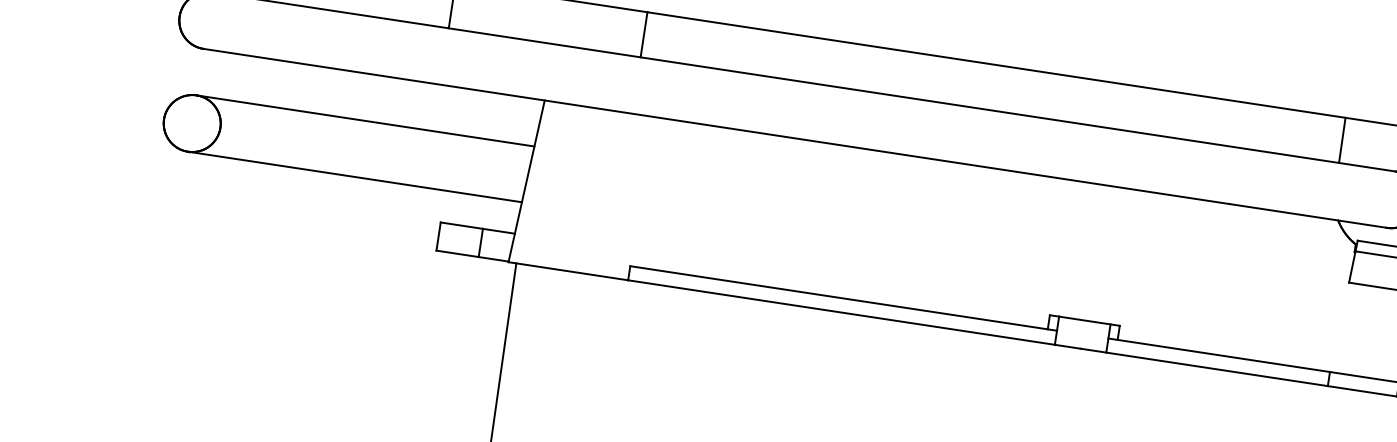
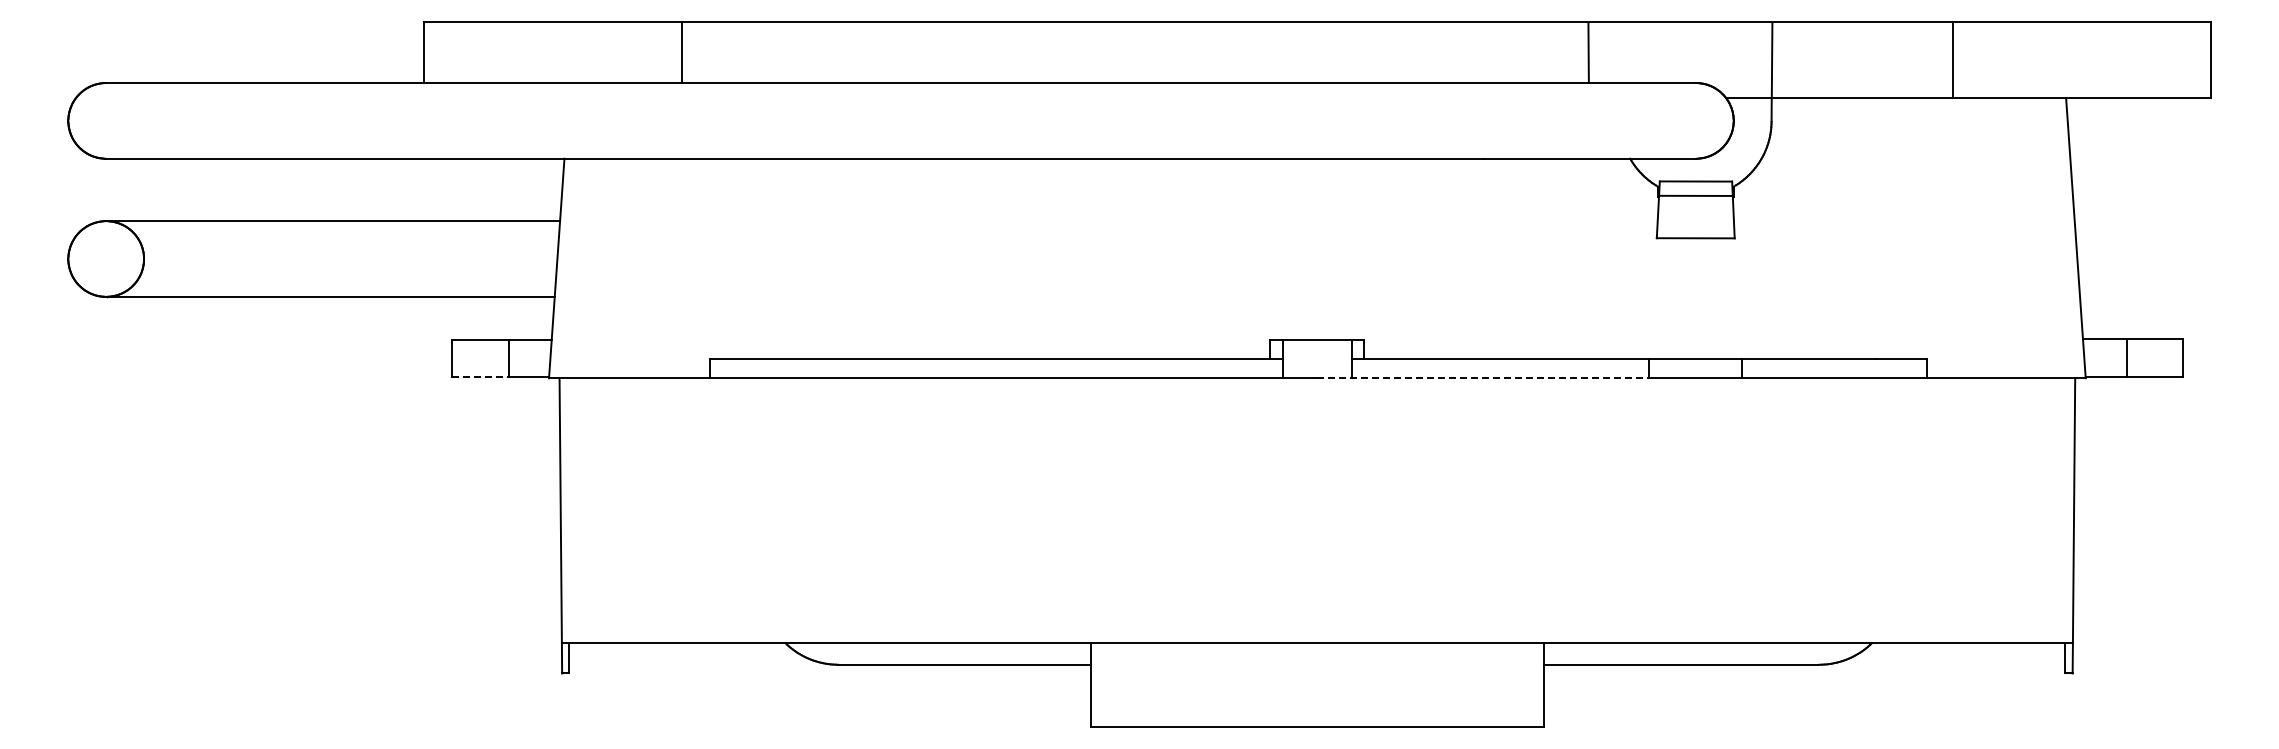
line: (1342, 140) -> (1588, 52), moved
line: (457, 253) -> (480, 377), solid -> dashed
line: (1204, 367) -> (1483, 378), solid -> dashed

